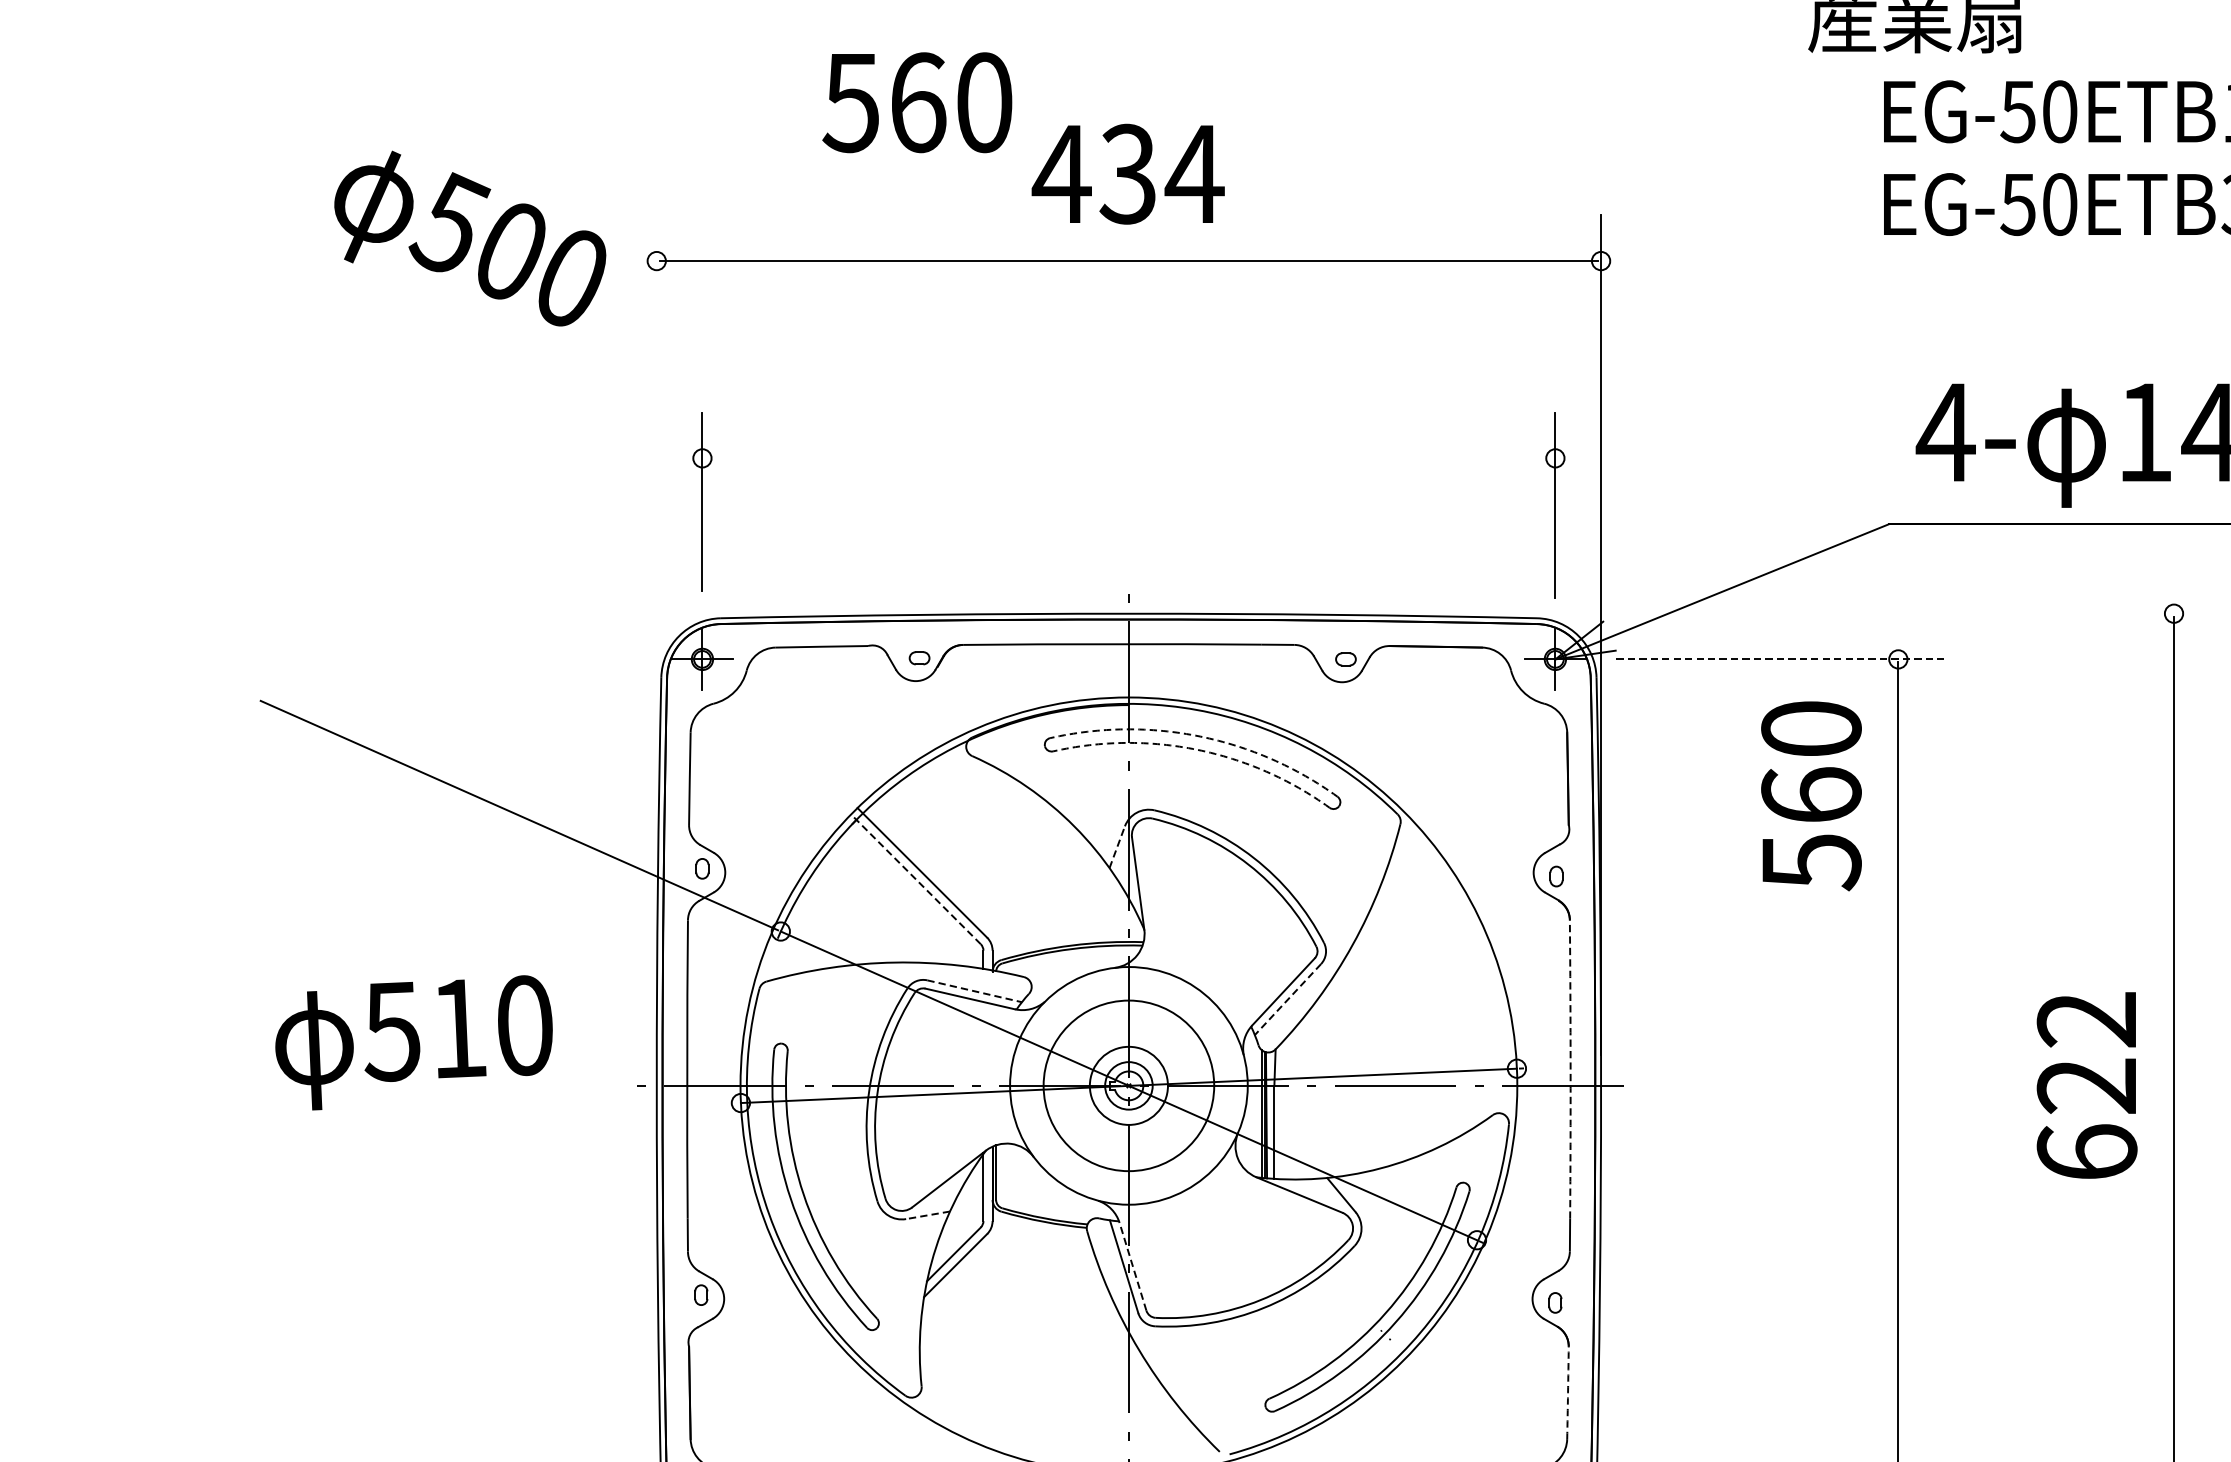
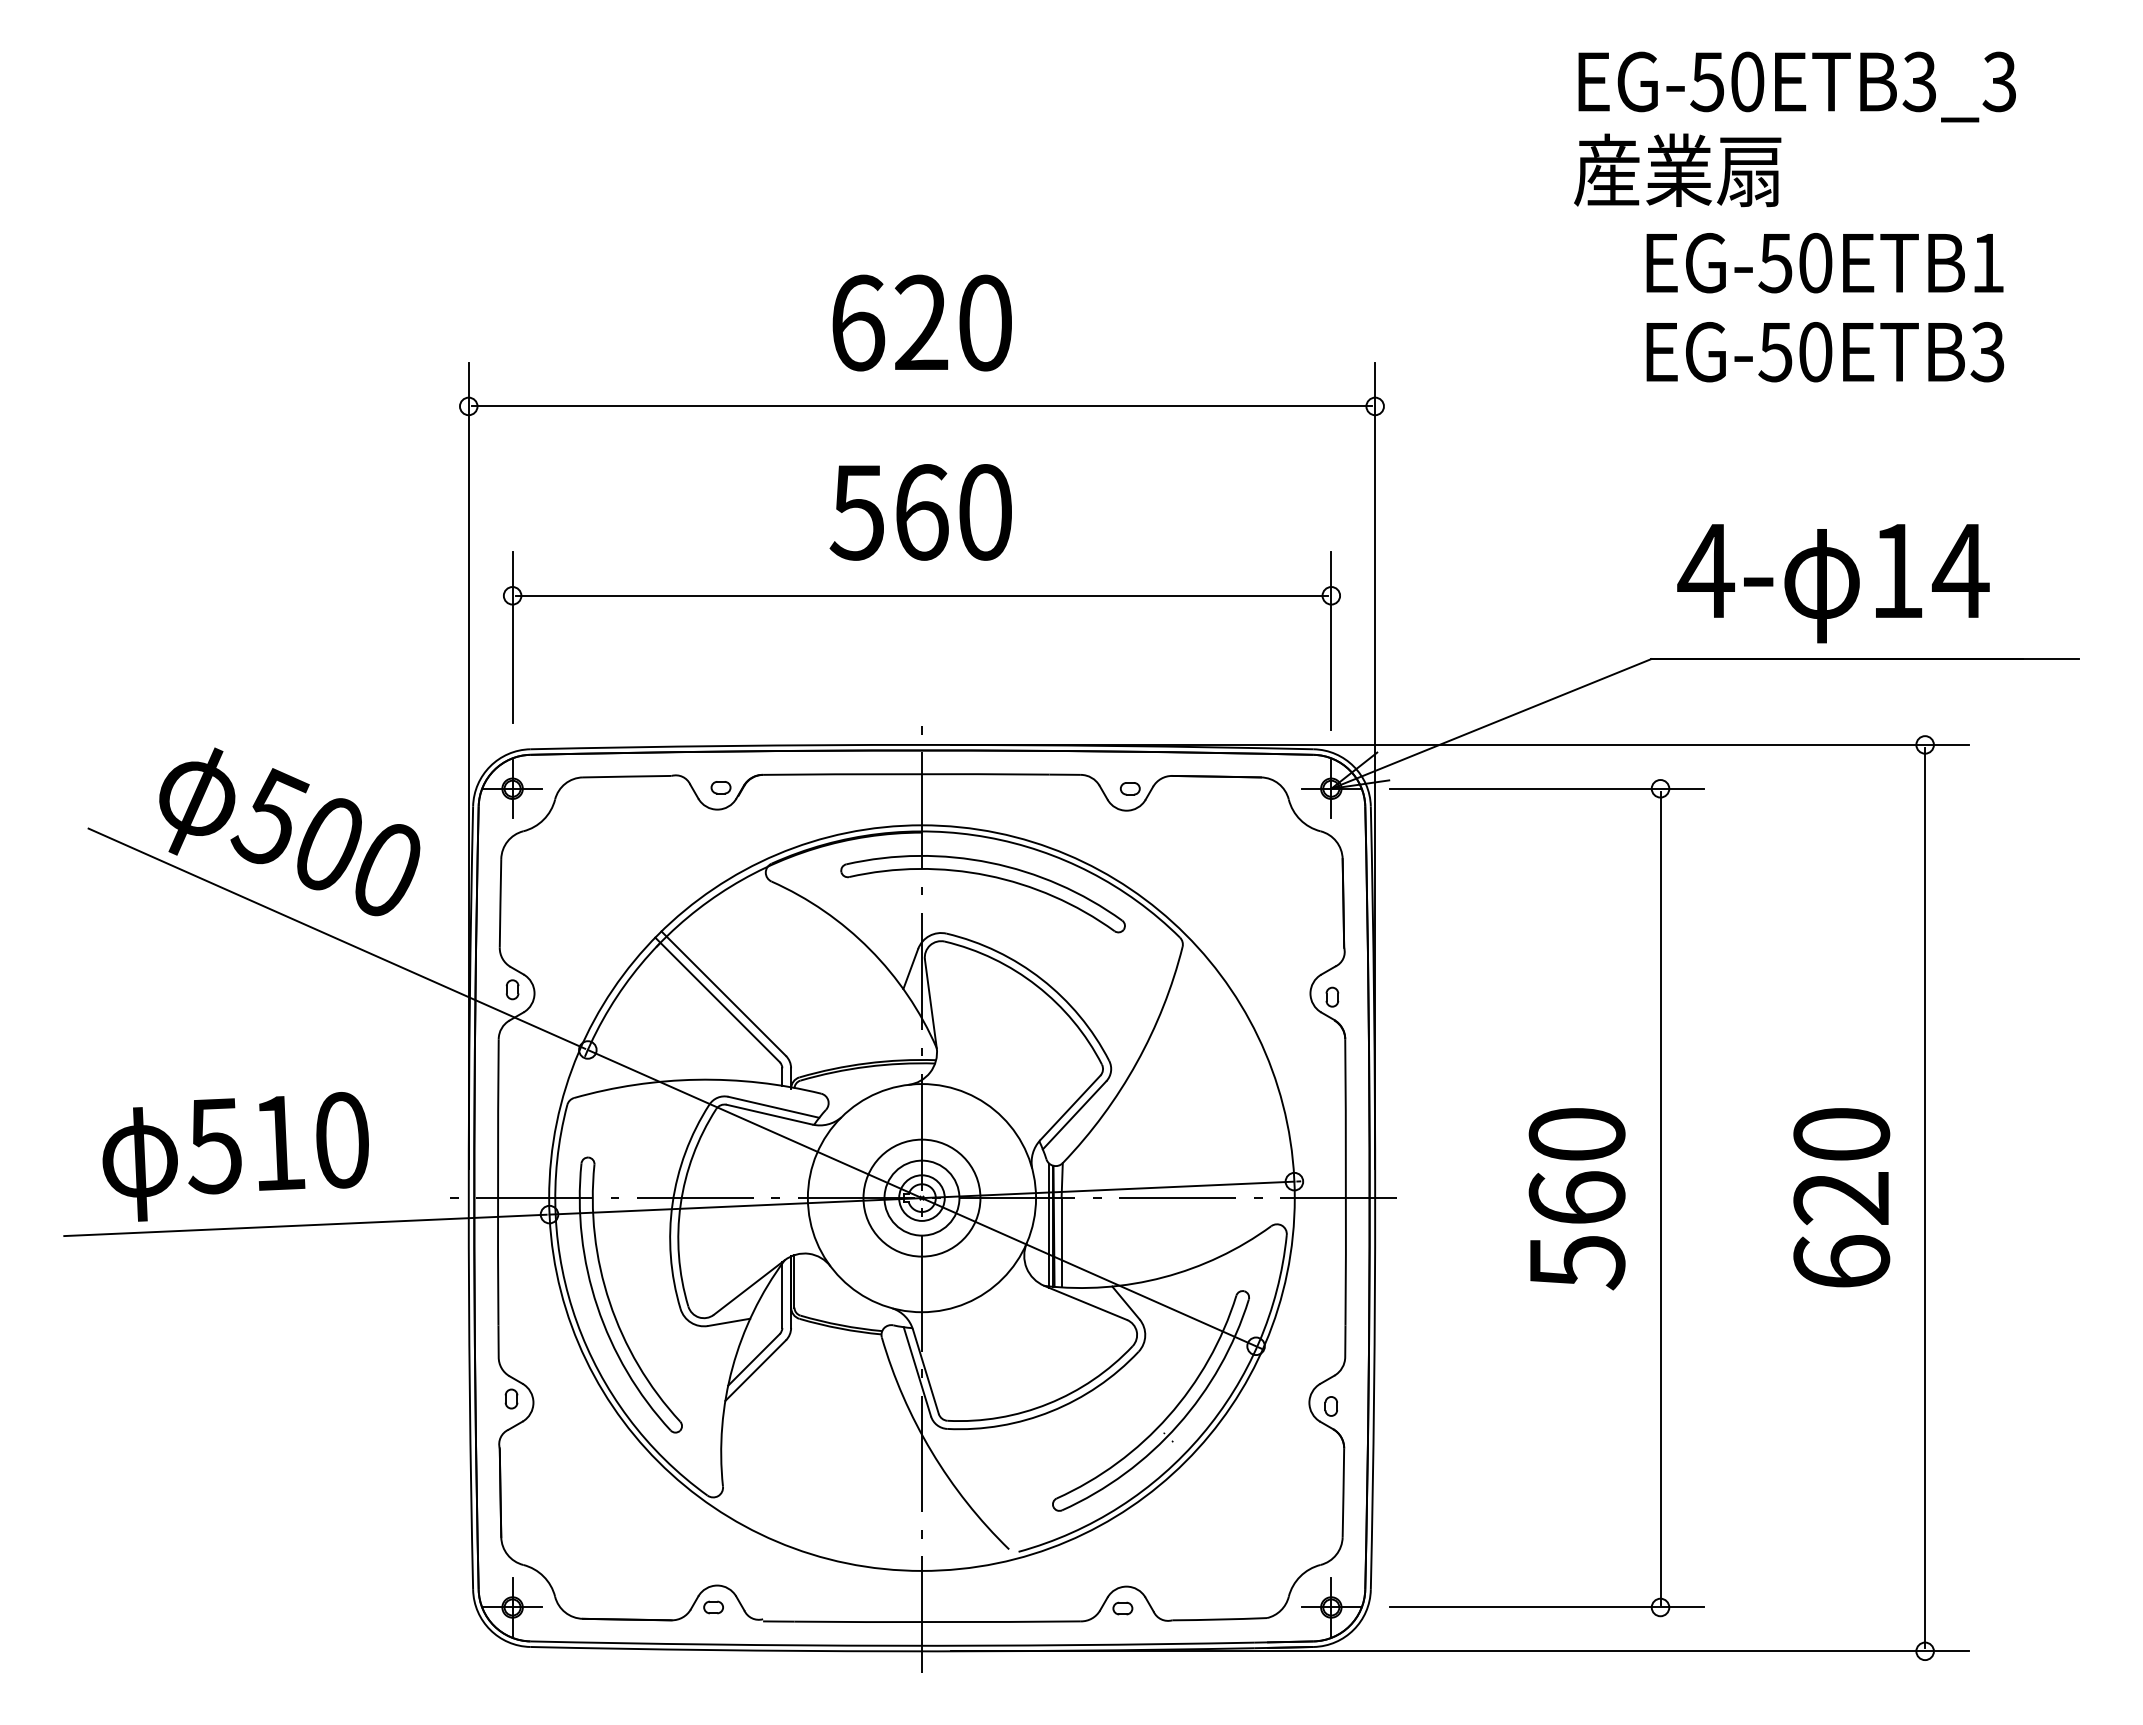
text: (916, 102) -> (920, 512), moved
text: (1127, 173) -> (920, 322), 434 -> 620
text: (470, 238) -> (289, 831), moved
line: (1128, 458) -> (921, 595), added
line: (1689, 613) -> (1460, 744), added
line: (656, 635) -> (468, 765), added
line: (1780, 659) -> (1547, 788), dashed -> solid
arc: (1200, 736) -> (990, 862), dashed -> solid
arc: (1197, 749) -> (987, 875), dashed -> solid
text: (1810, 796) -> (1576, 1199), moved
line: (1116, 846) -> (910, 968), dashed -> solid
line: (915, 878) -> (717, 999), dashed -> solid
line: (974, 991) -> (773, 1107), dashed -> solid
line: (1287, 999) -> (1074, 1115), dashed -> solid
text: (2086, 1019) -> (1841, 1134), 622 -> 620
arc: (1570, 1069) -> (1345, 1182), dashed -> solid
circle: (1128, 1085) -> (921, 1197), size x0.71
line: (486, 1114) -> (305, 1225), added
line: (927, 1215) -> (728, 1322), dashed -> solid
line: (1132, 1266) -> (925, 1371), dashed -> solid
arc: (1568, 1392) -> (1343, 1492), dashed -> solid

